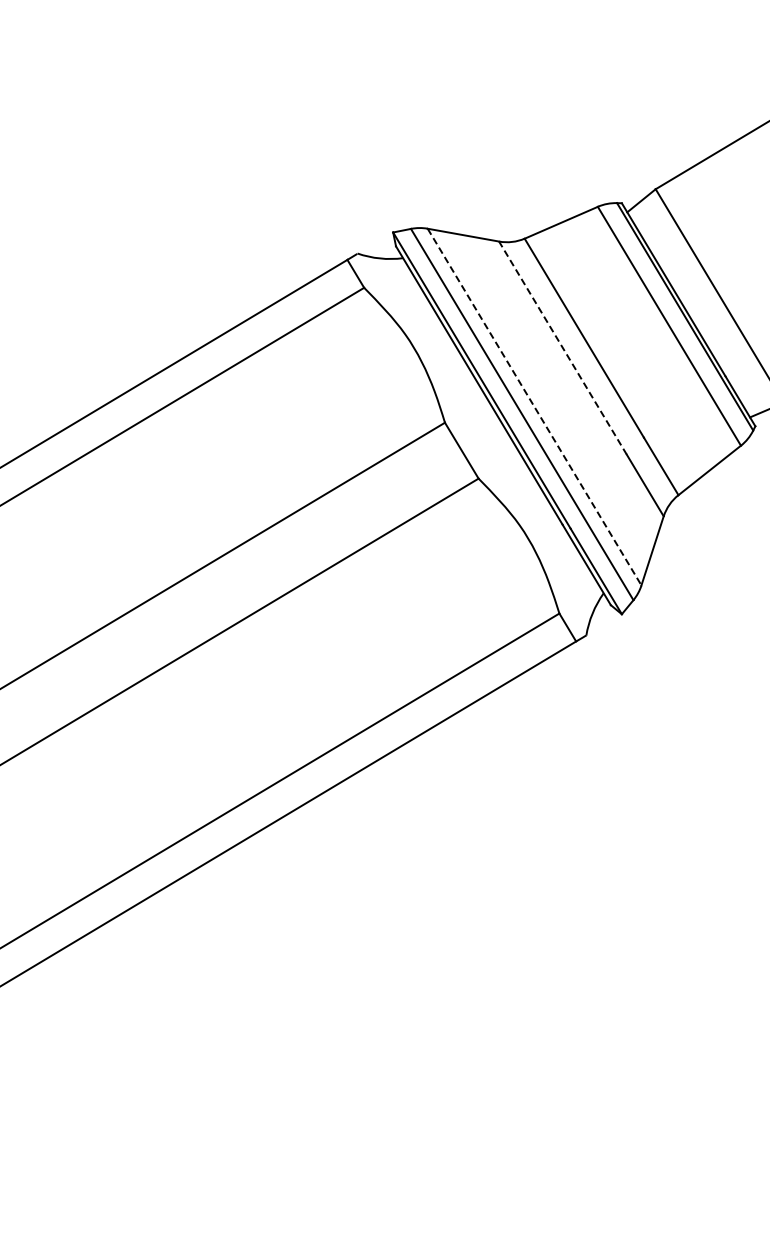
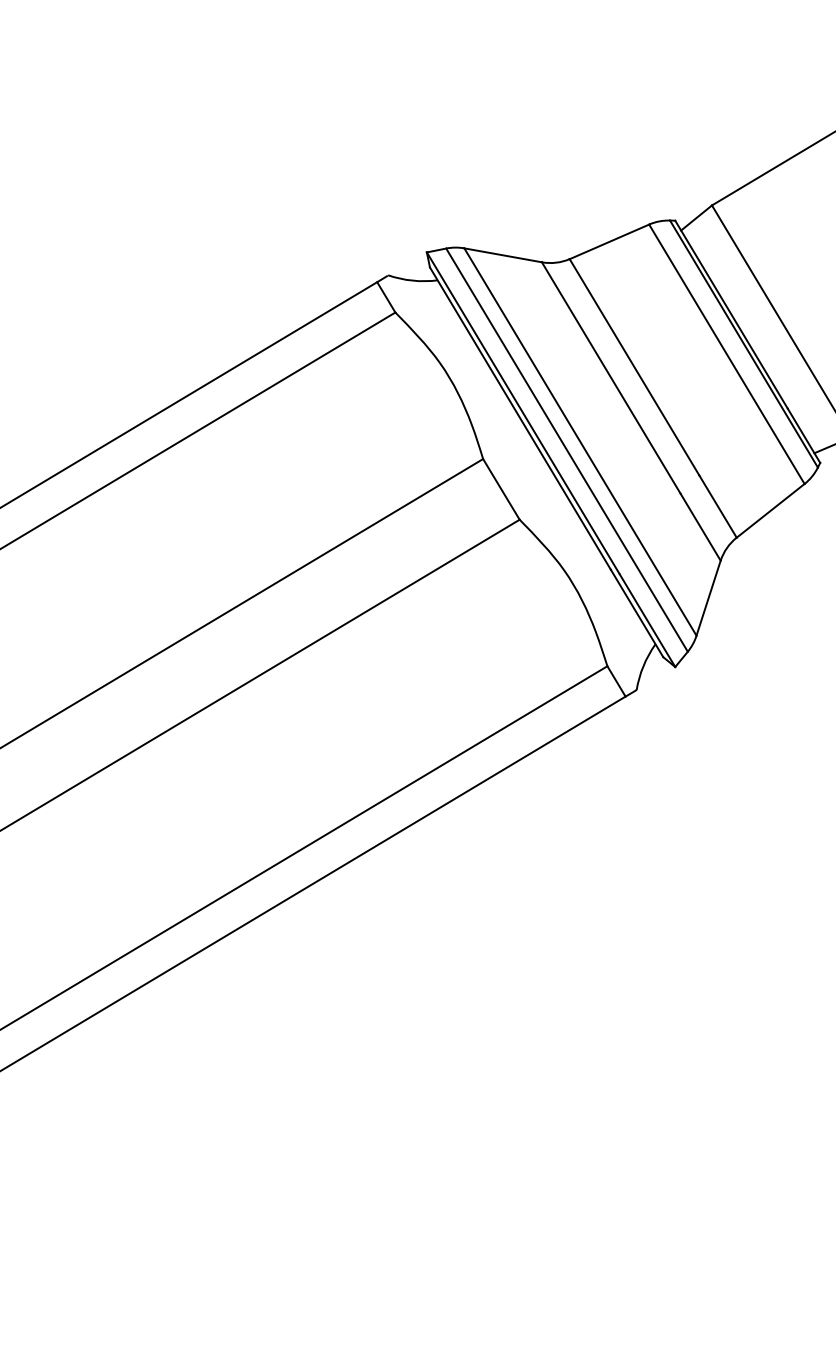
line: (562, 347) -> (610, 377), dashed -> solid
line: (534, 407) -> (580, 442), dashed -> solid

